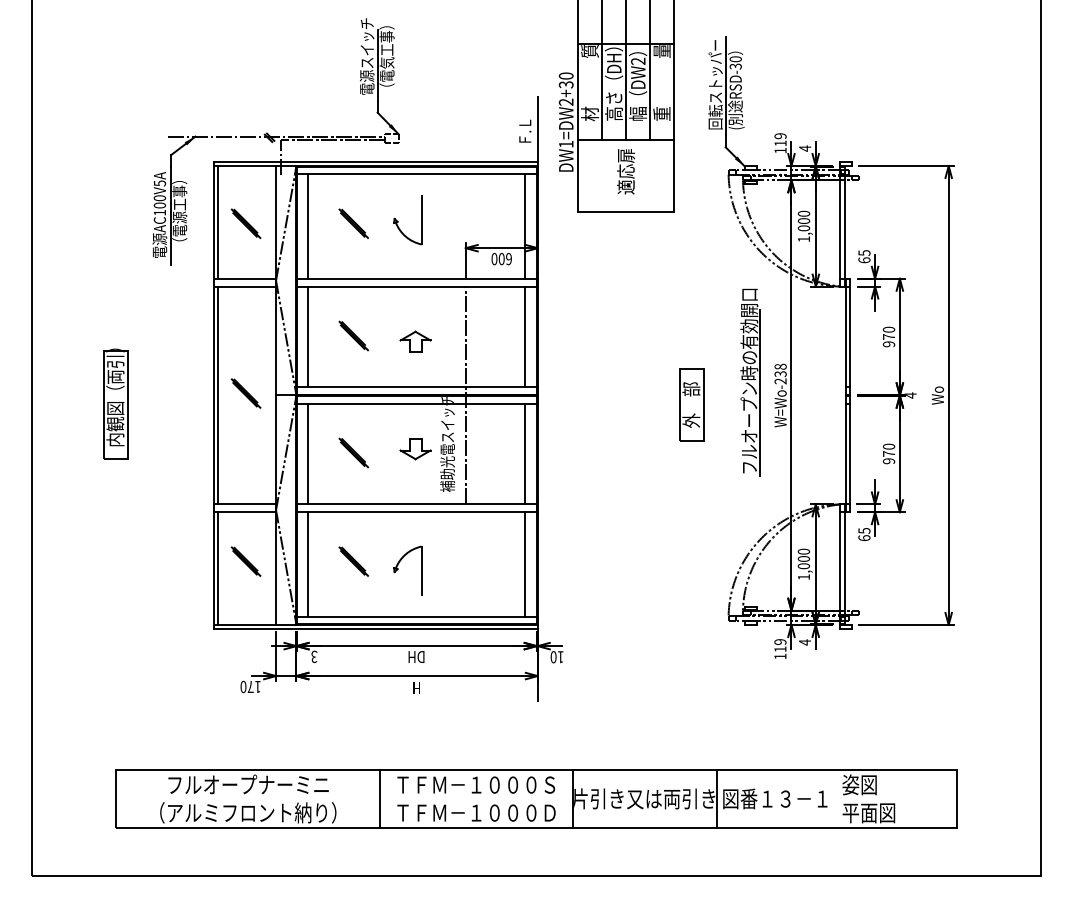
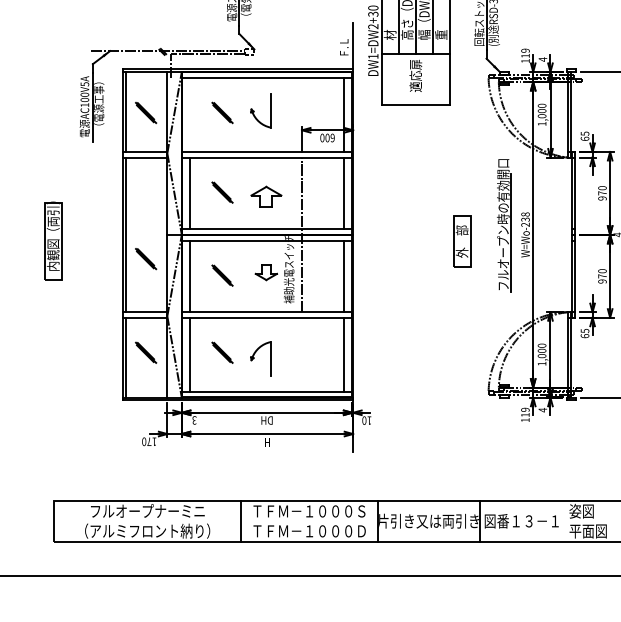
line: (308, 226) -> (190, 114), removed
part: (415, 341) -> (266, 196), size x1.4
part: (245, 393) -> (145, 258), moved

